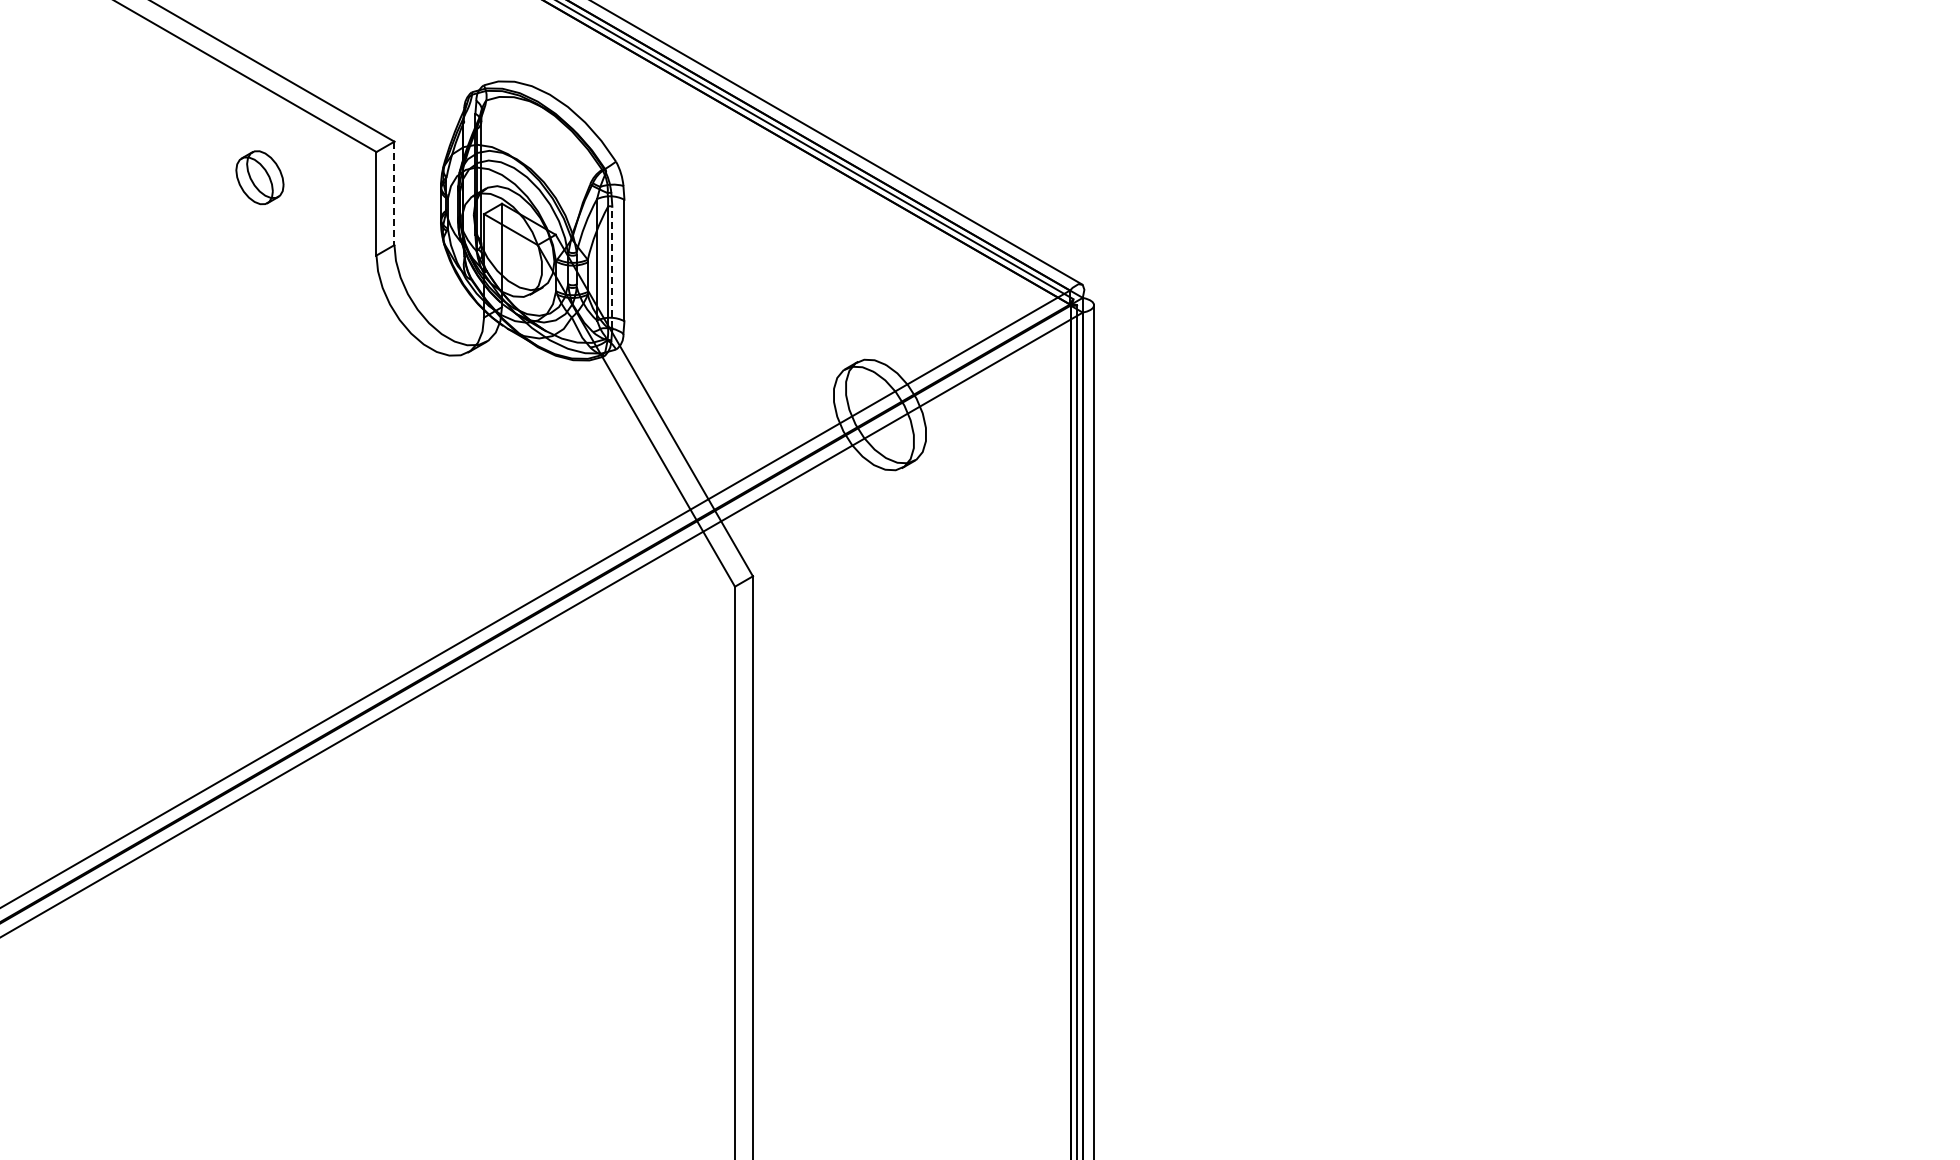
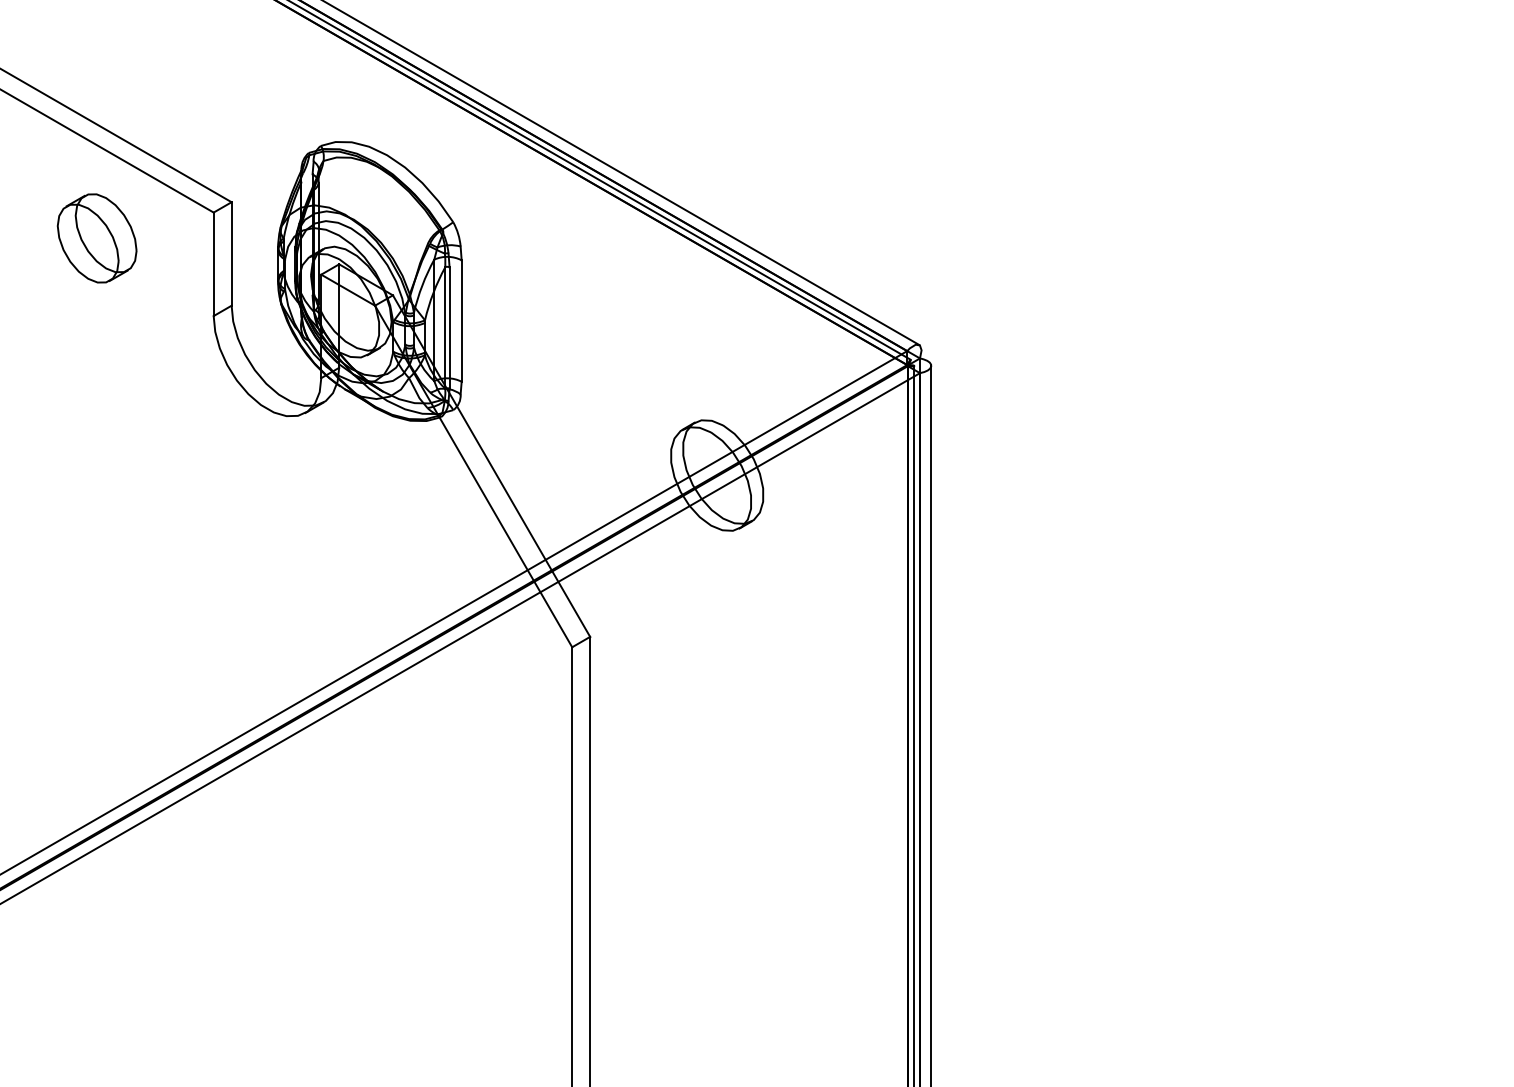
part: (259, 177) -> (96, 238), size x1.67
line: (394, 193) -> (231, 254), dashed -> solid
line: (612, 267) -> (449, 328), dashed -> solid

